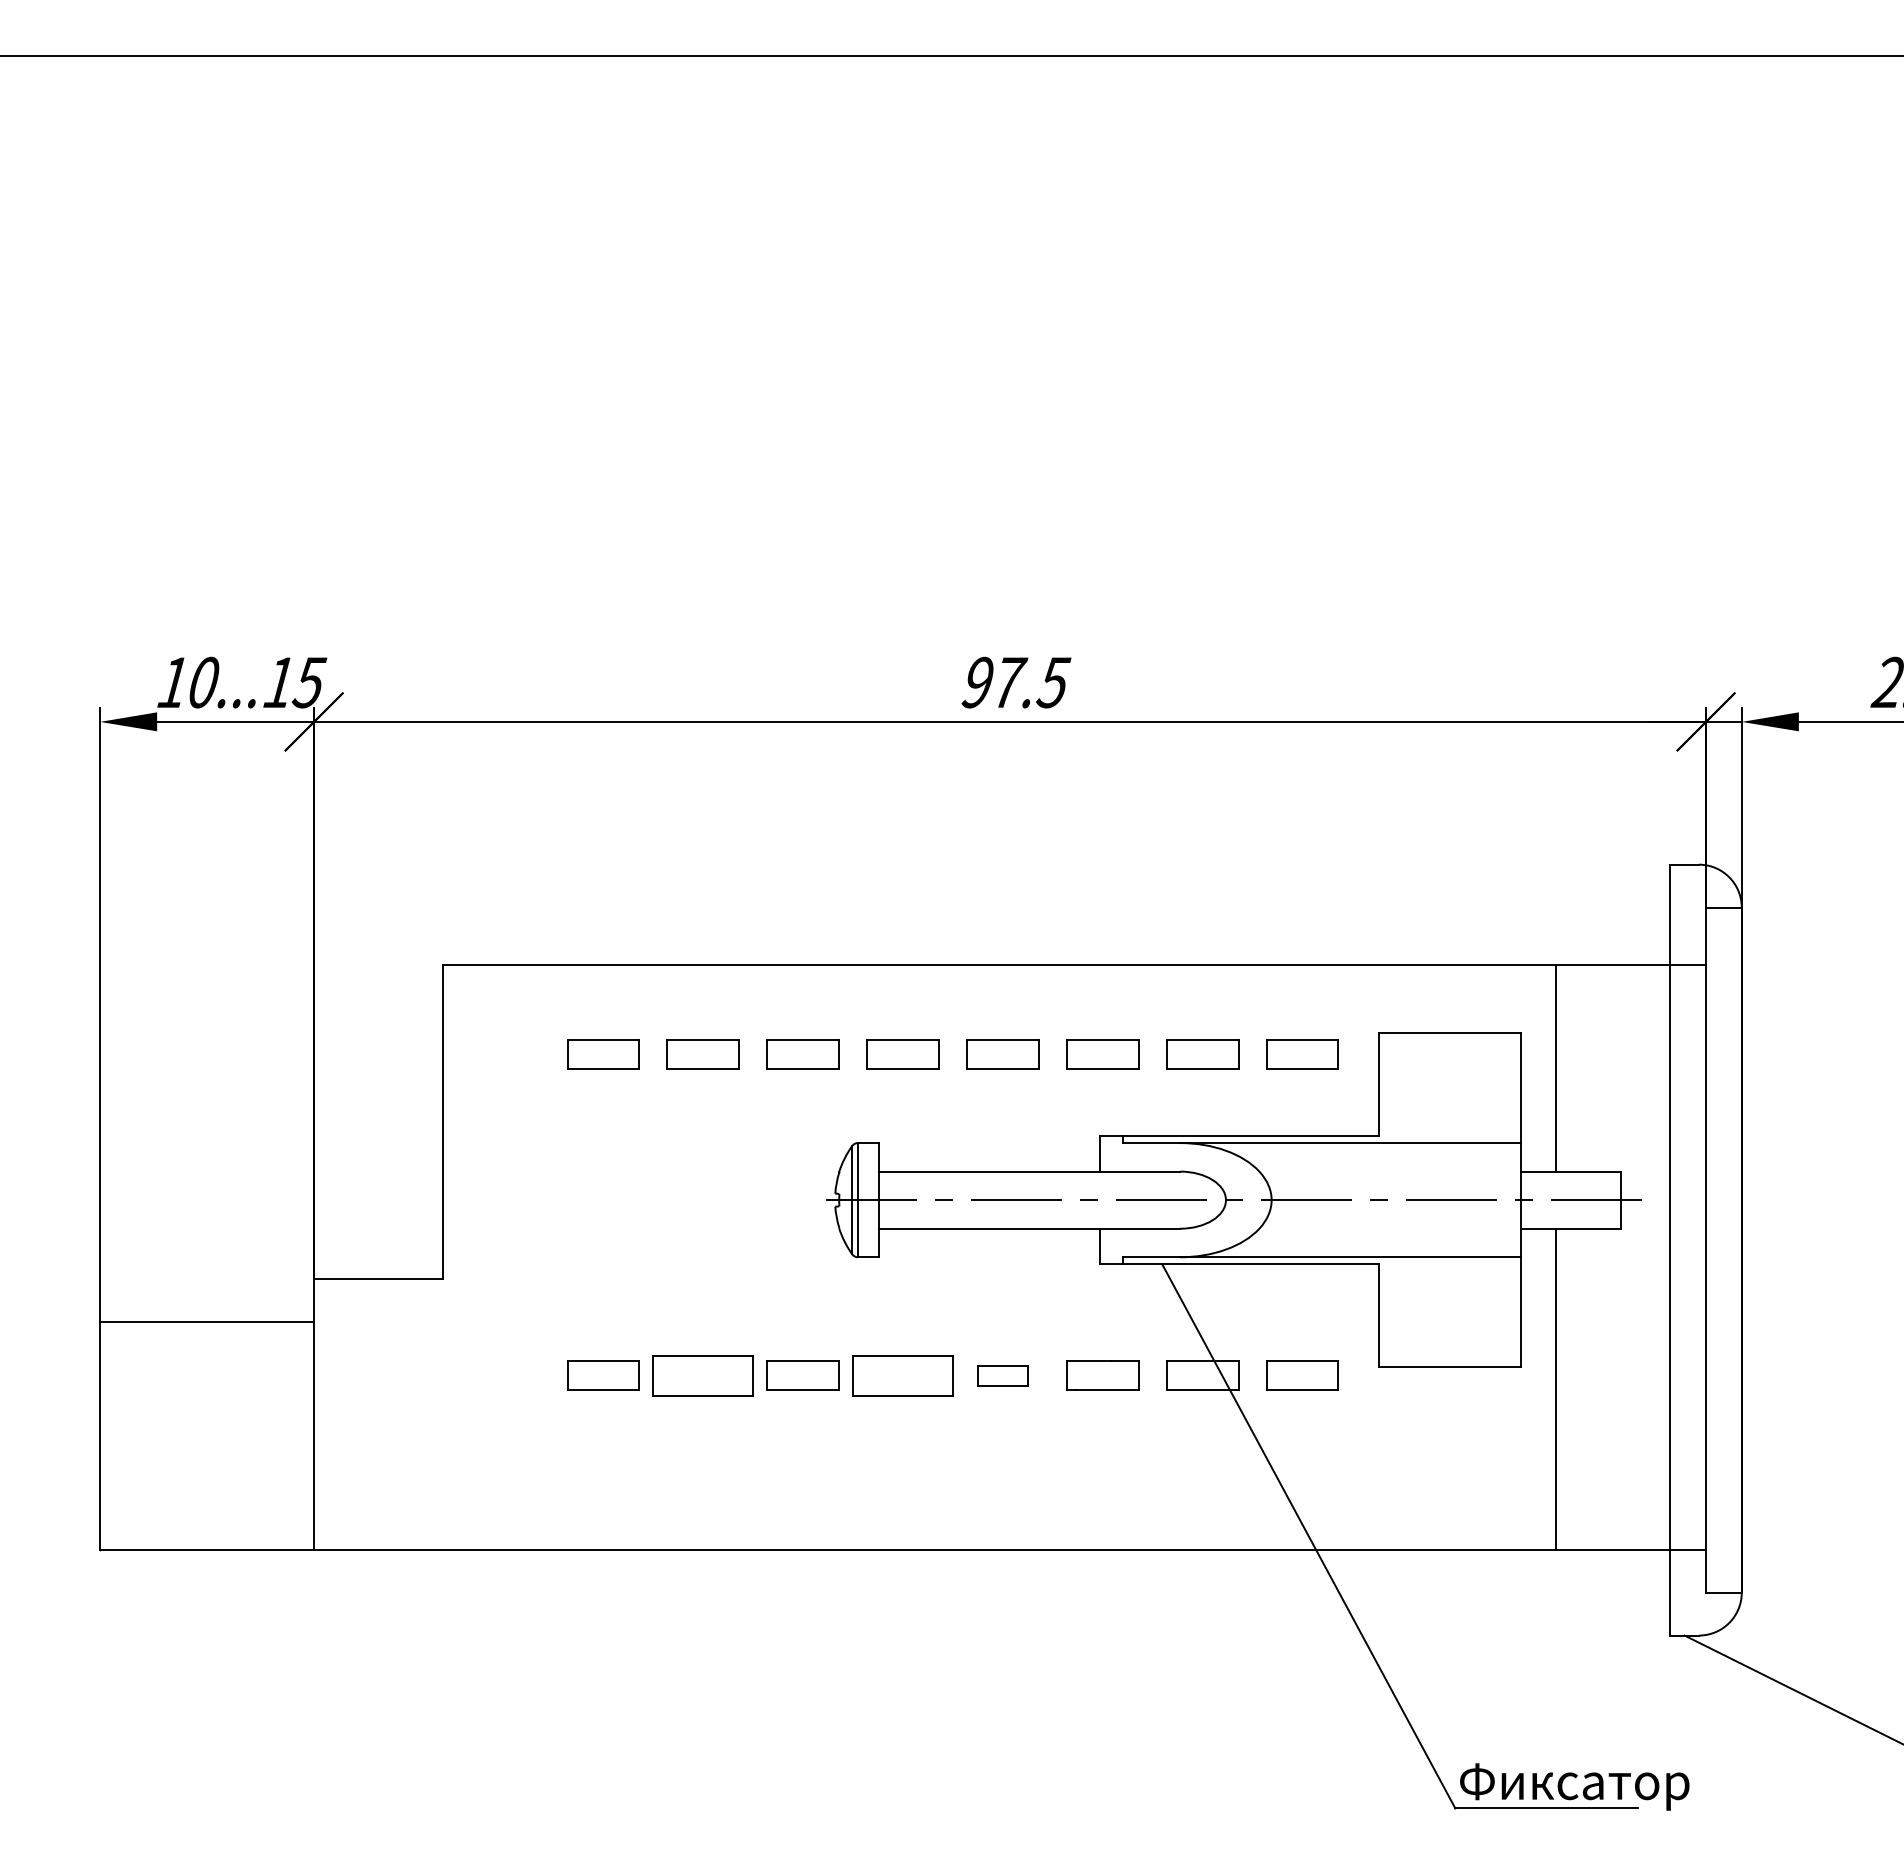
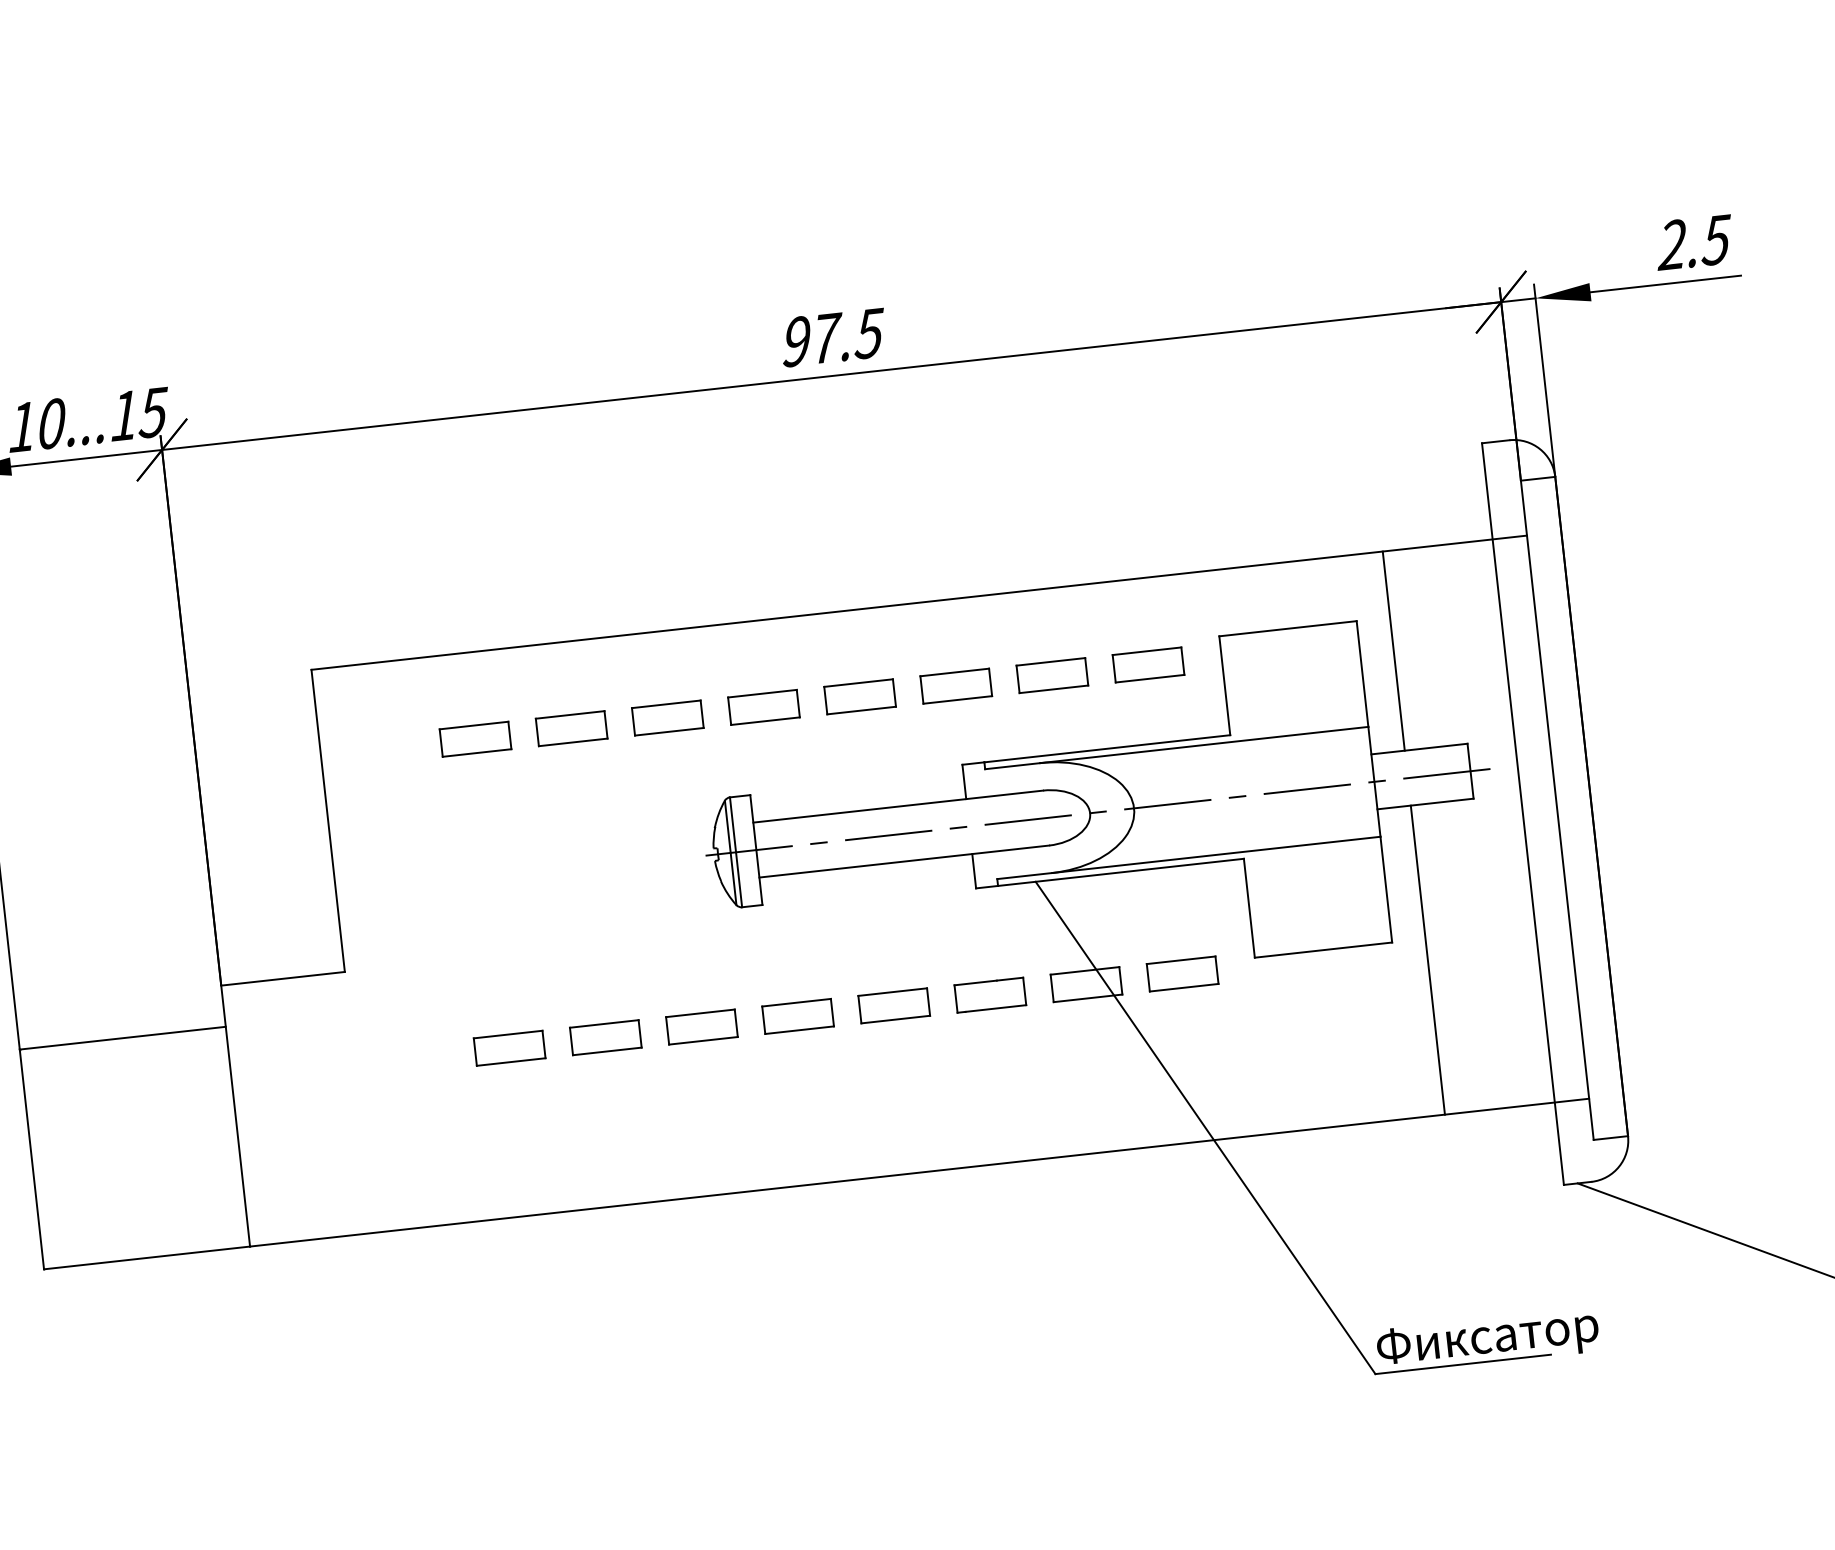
part: (702, 1375) -> (605, 1037), size x0.71
part: (902, 1375) -> (797, 1016), size x0.71
part: (1002, 1375) -> (893, 1005), size x1.43

